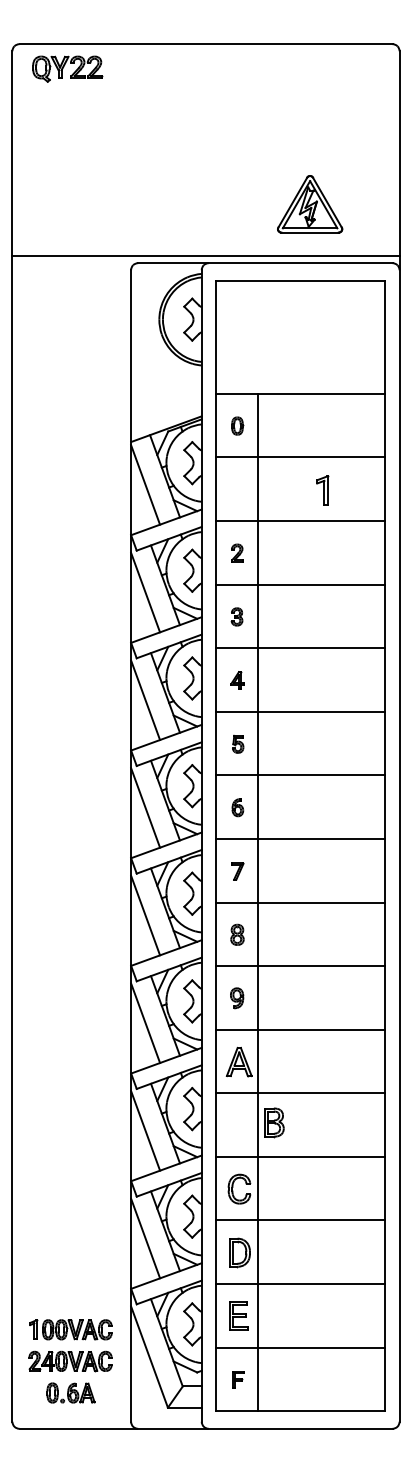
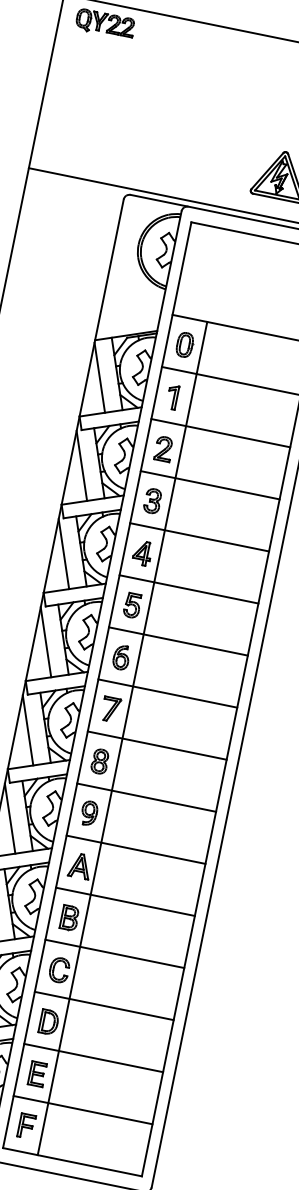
part: (237, 425) -> (185, 344), size x1.67
part: (322, 490) -> (172, 397), moved
part: (237, 552) -> (163, 448), size x1.67
part: (236, 616) -> (152, 500), size x1.67
part: (237, 680) -> (142, 553), size x1.67
part: (237, 744) -> (131, 605), size x1.67
part: (237, 807) -> (121, 657), size x1.67
part: (237, 871) -> (110, 709), size x1.67
part: (237, 934) -> (100, 761), size x1.43
part: (236, 998) -> (88, 813), size x1.43
part: (274, 1122) -> (69, 918), moved
part: (238, 1379) -> (26, 1125), size x1.67

